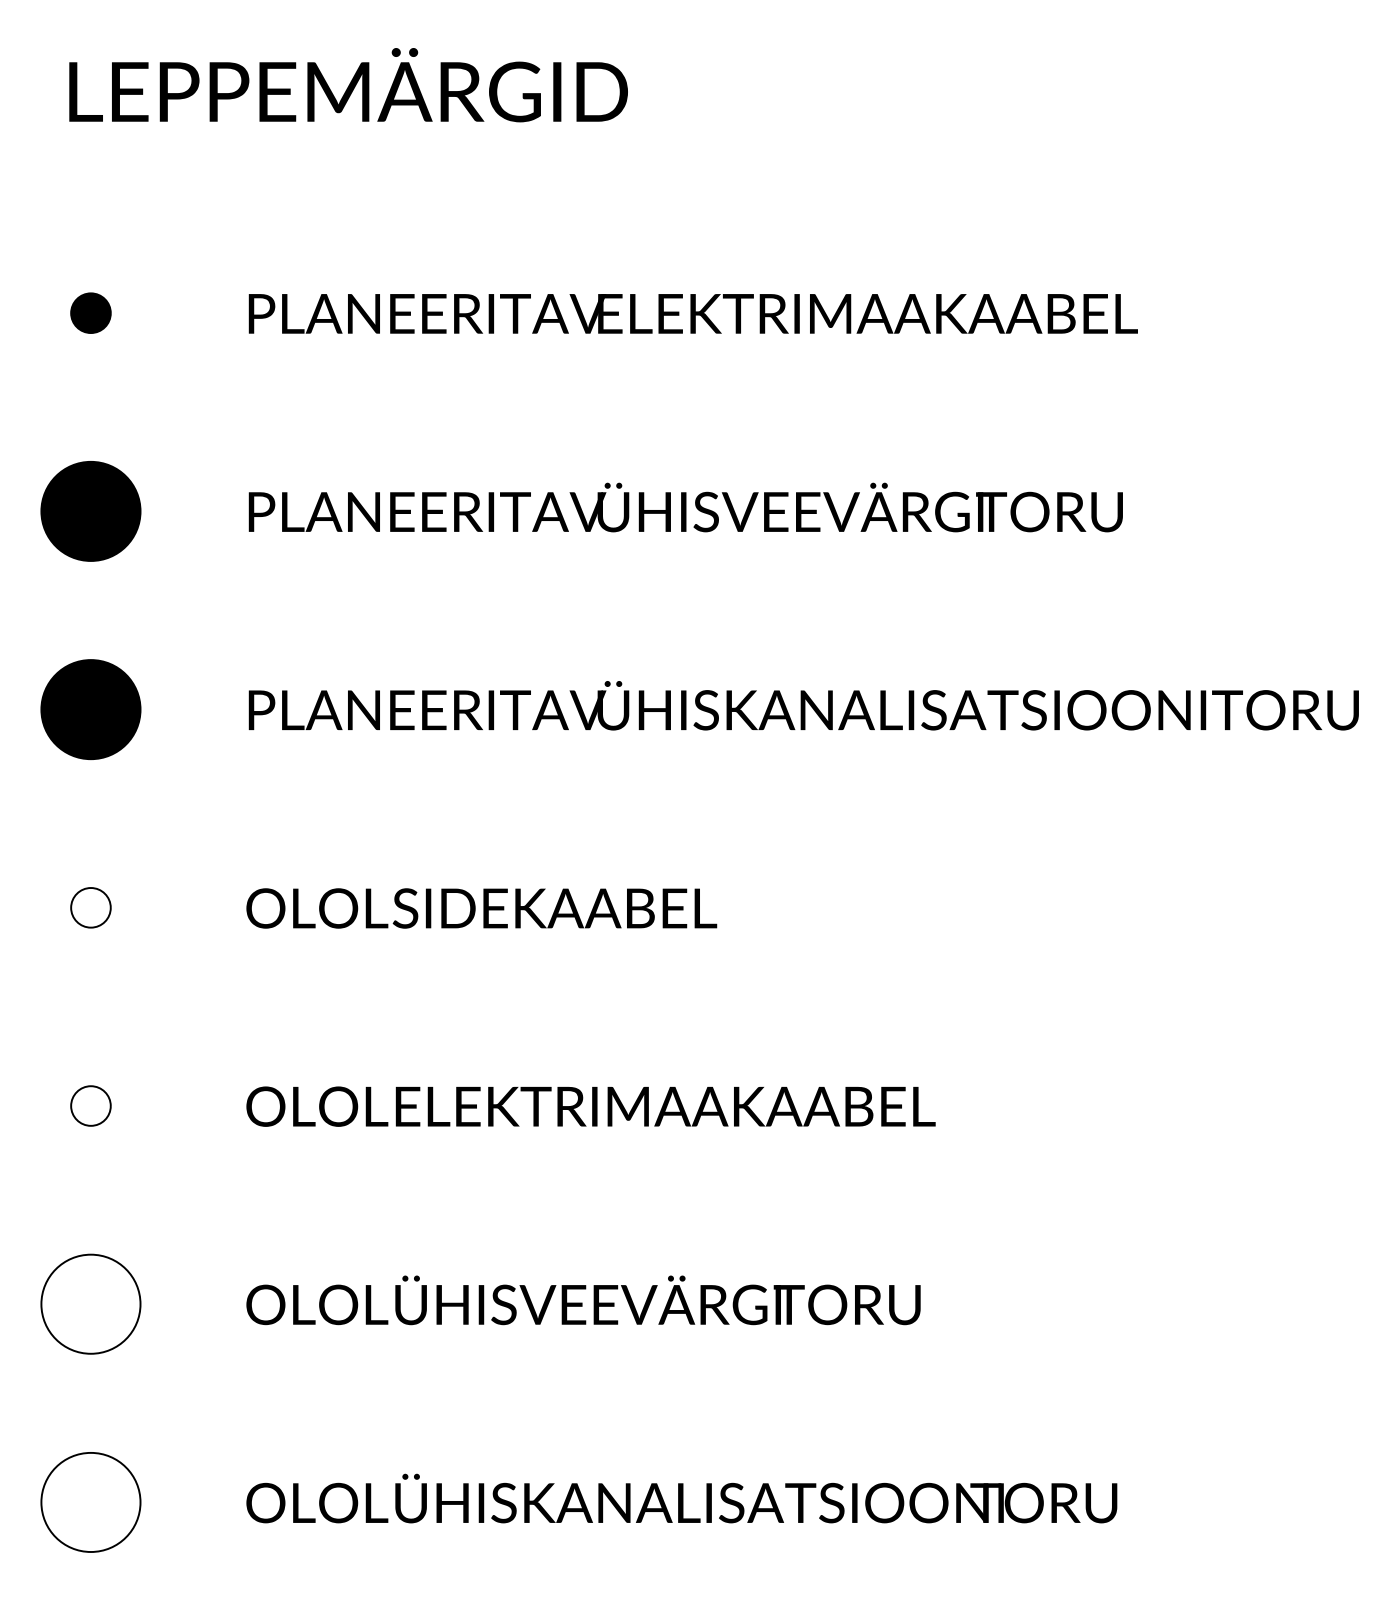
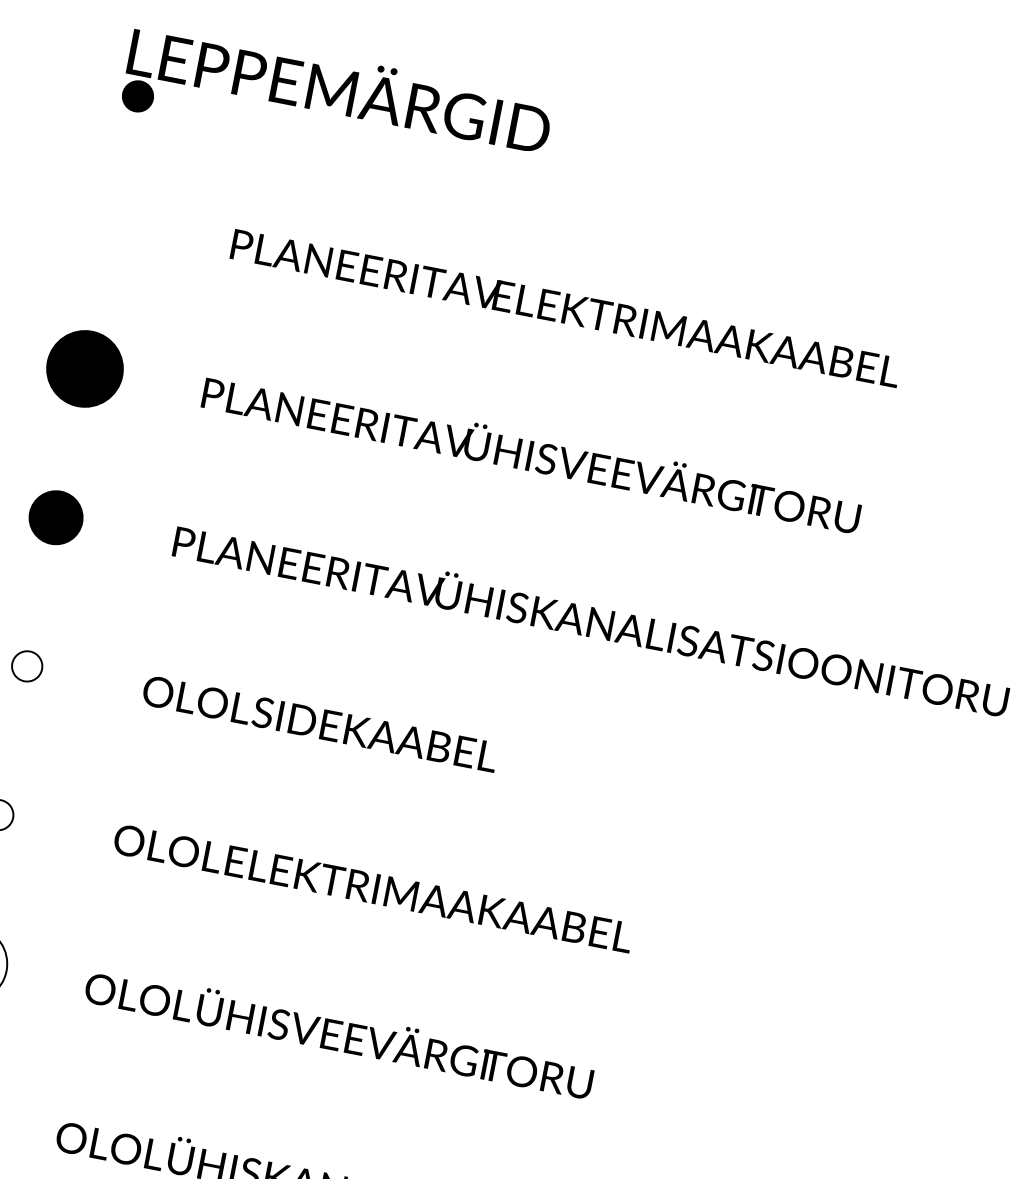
part: (90, 312) -> (137, 95), moved
part: (90, 709) -> (55, 517), size x0.7

